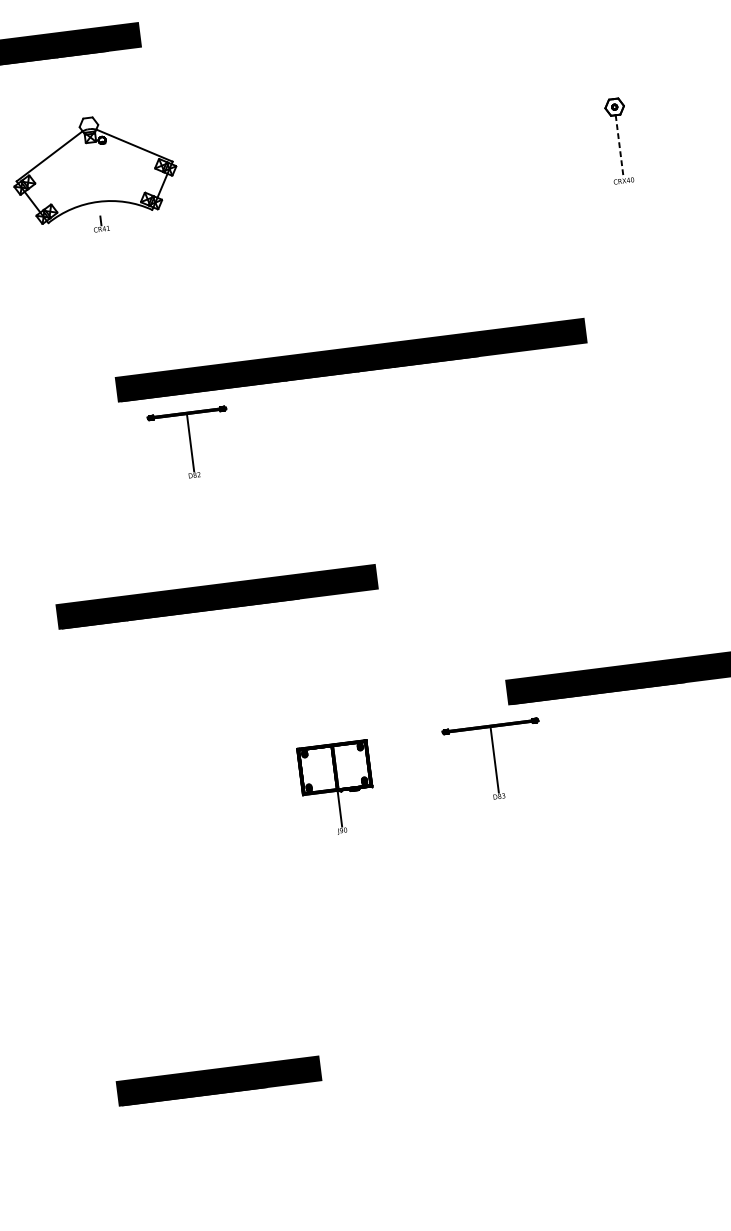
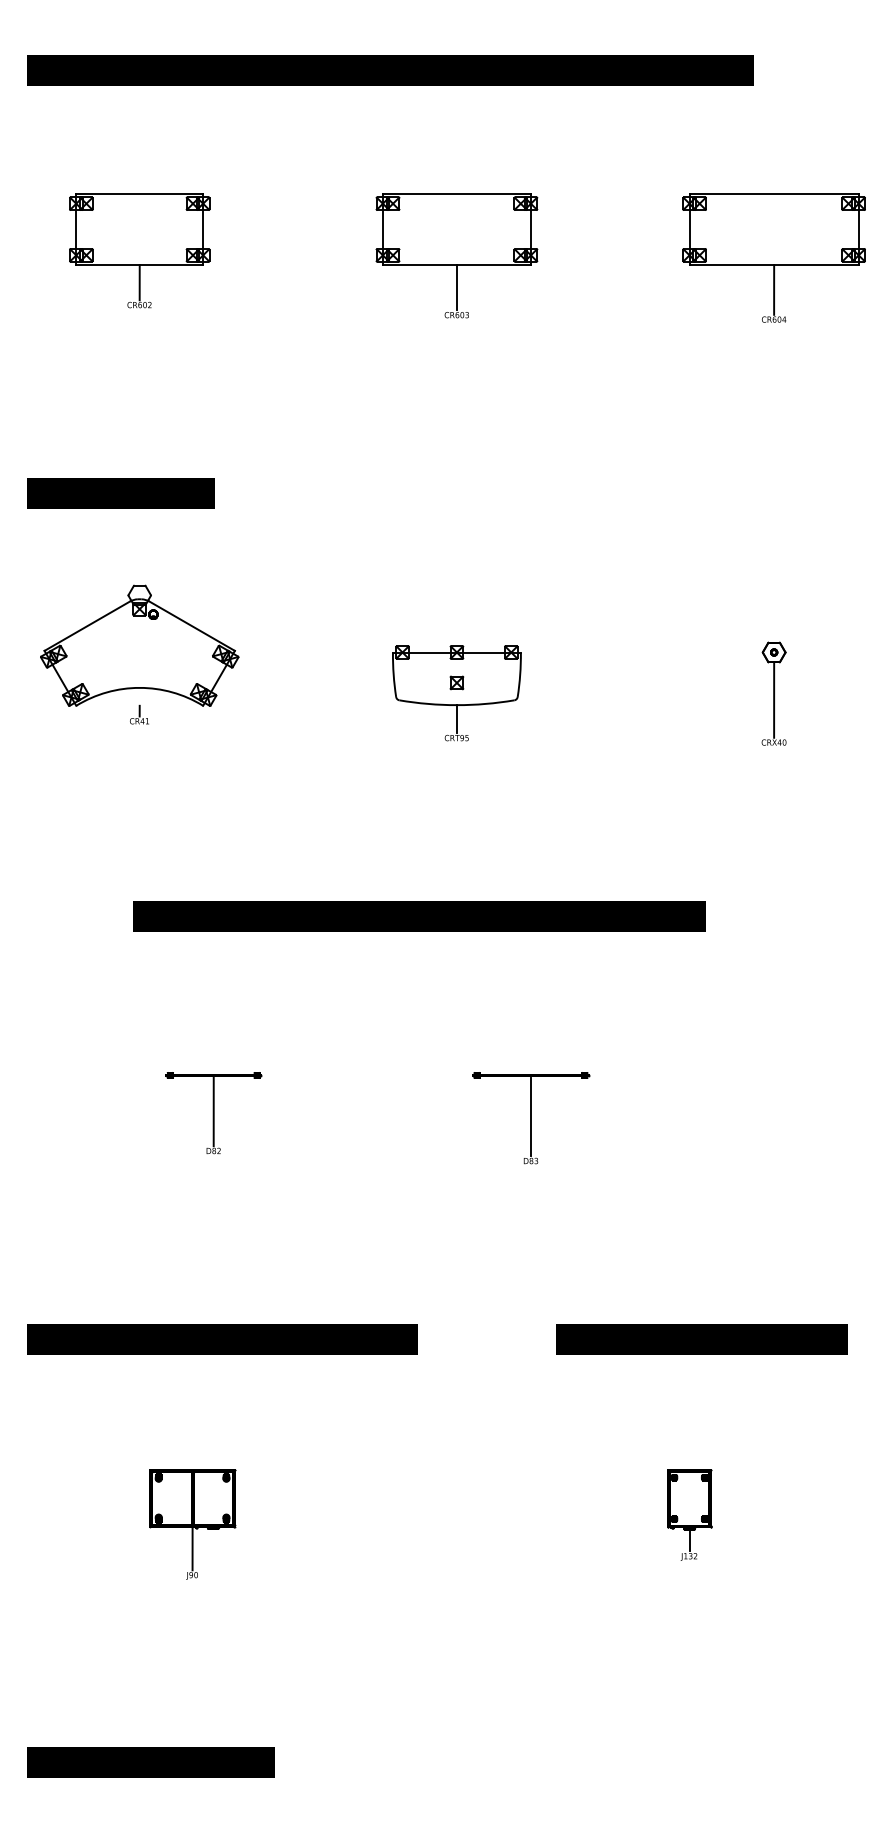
line: (619, 146) -> (774, 700), dashed -> solid
part: (358, 173) -> (456, 693), added
part: (190, 444) -> (213, 1113), moved
part: (217, 596) -> (222, 1339), moved
part: (495, 761) -> (531, 1118), moved
part: (337, 789) -> (192, 1524), moved
part: (634, 822) -> (689, 1514), added

